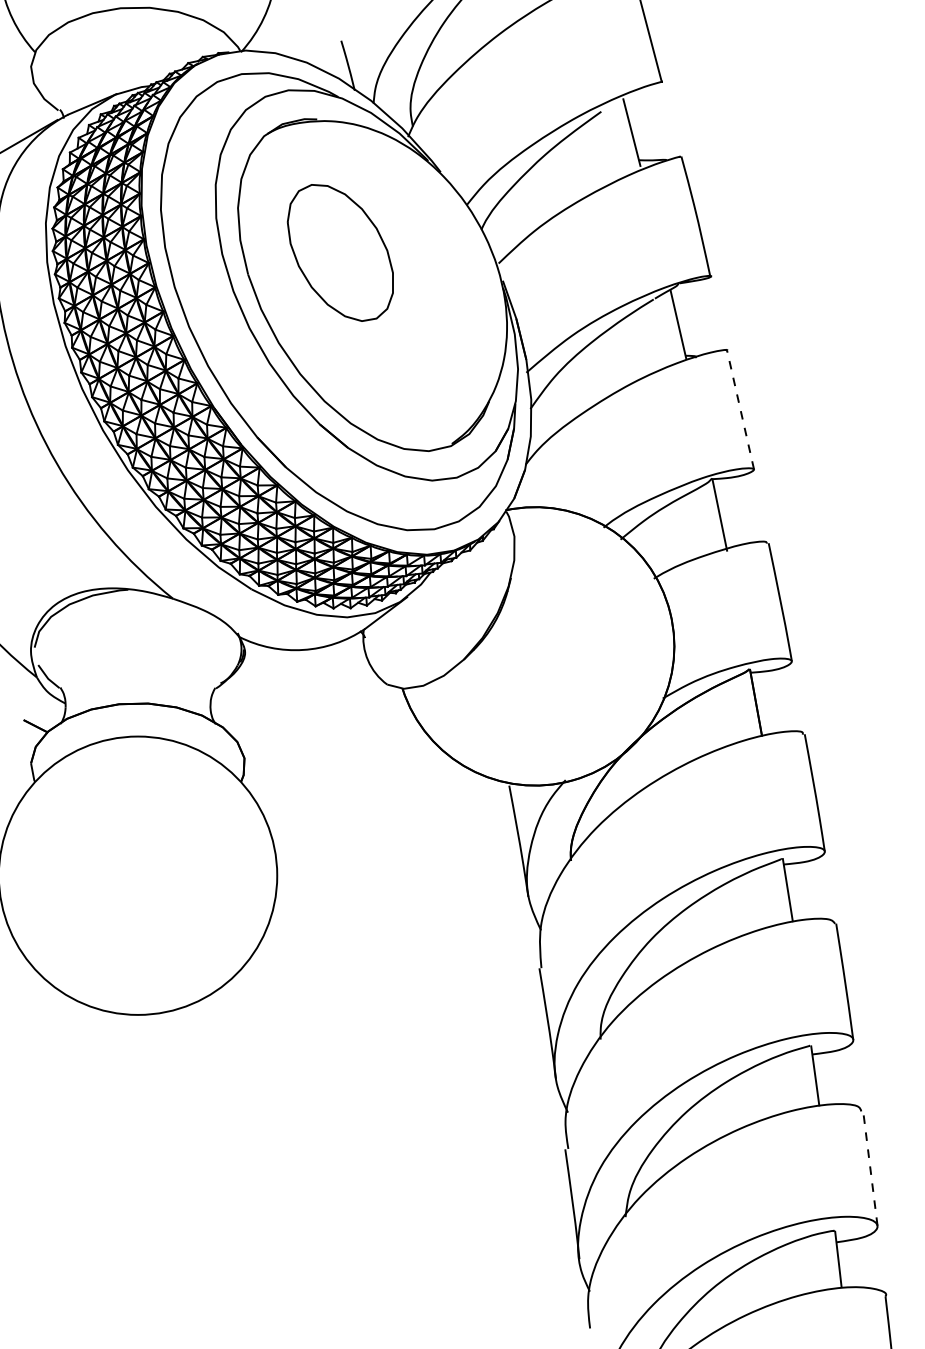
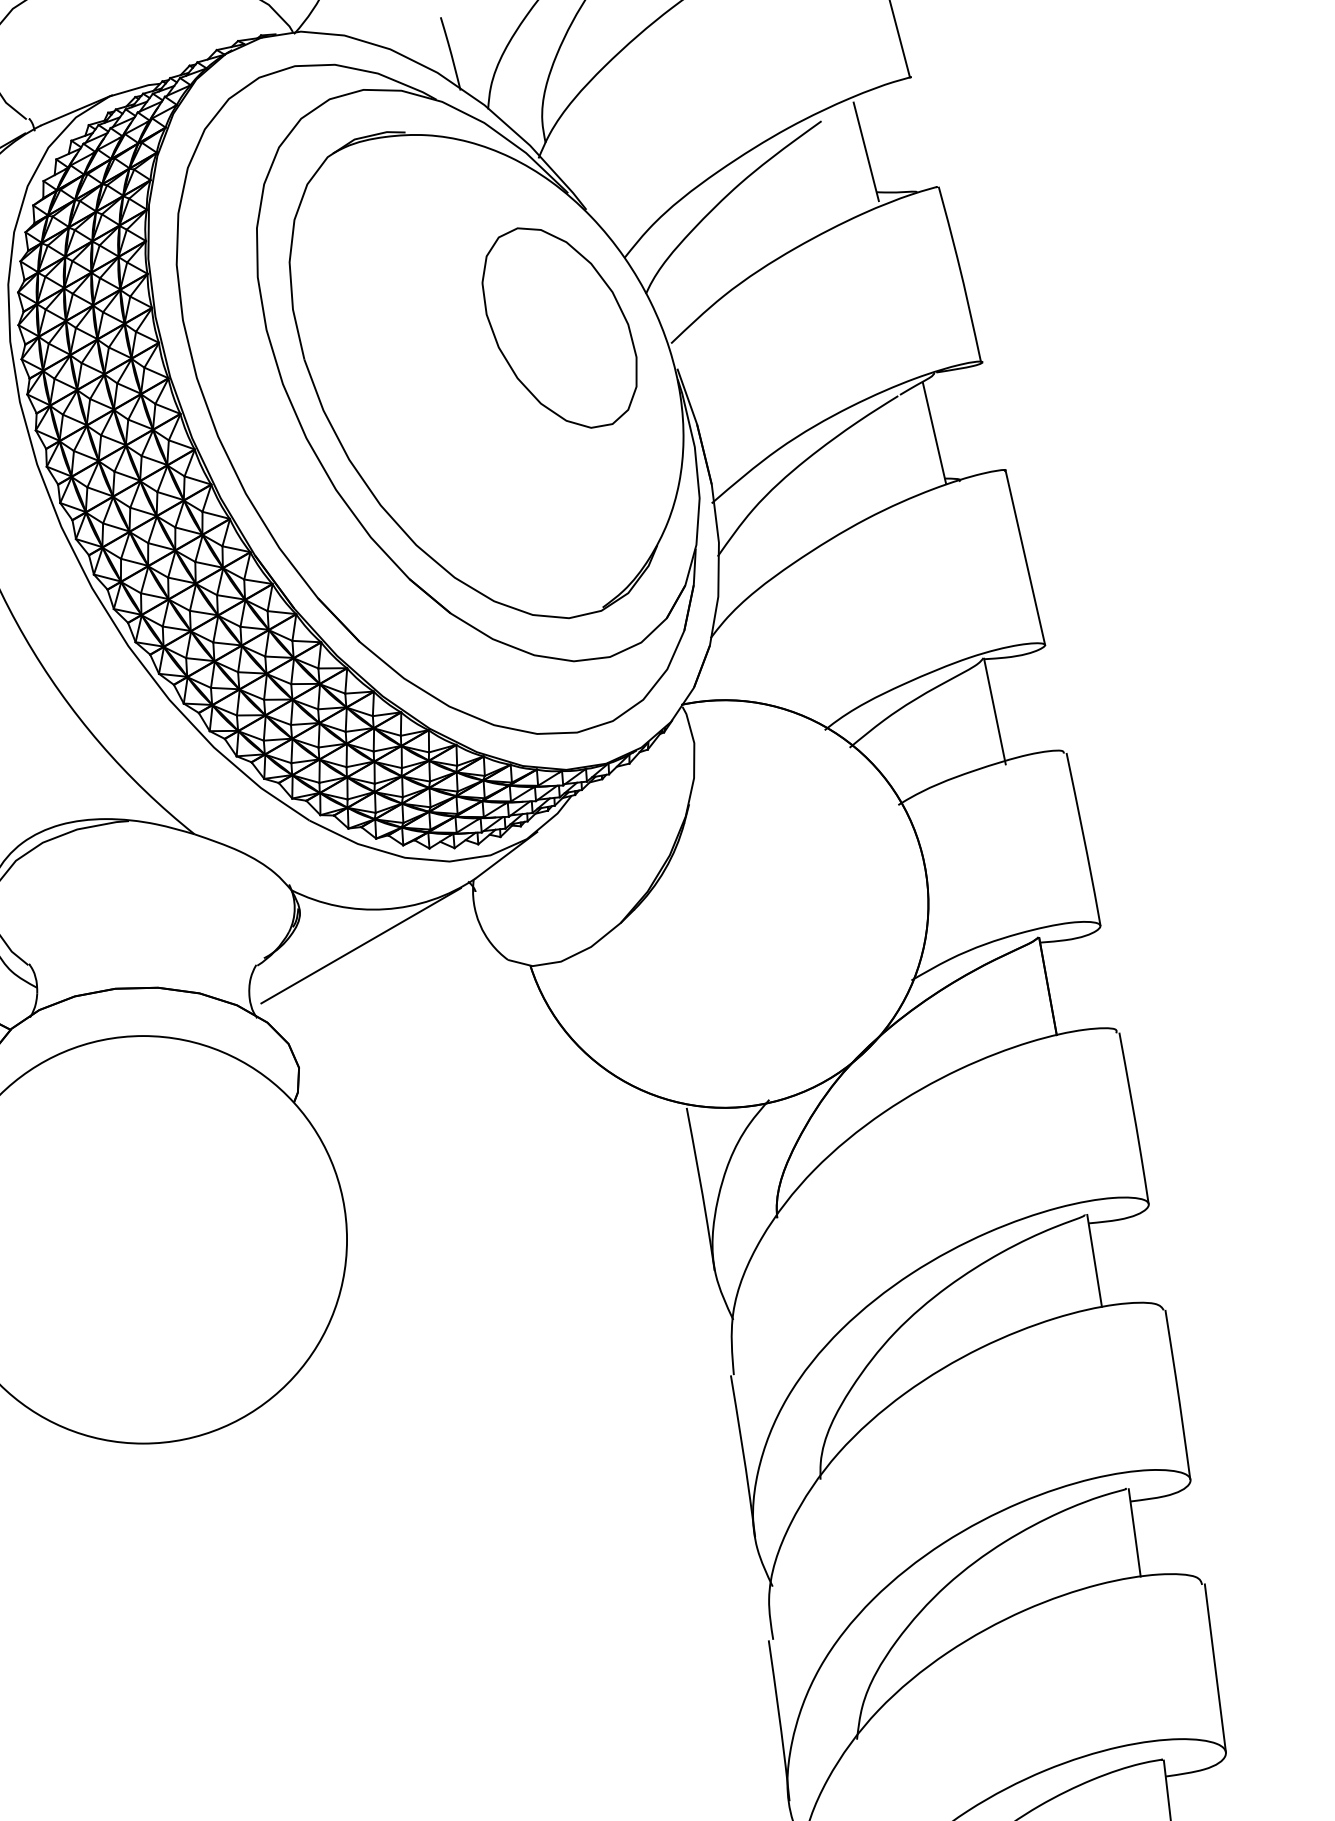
part: (339, 252) -> (558, 327), moved
line: (740, 410) -> (1025, 558), dashed -> solid
line: (286, 674) -> (360, 945), added
line: (870, 1168) -> (1215, 1668), dashed -> solid

